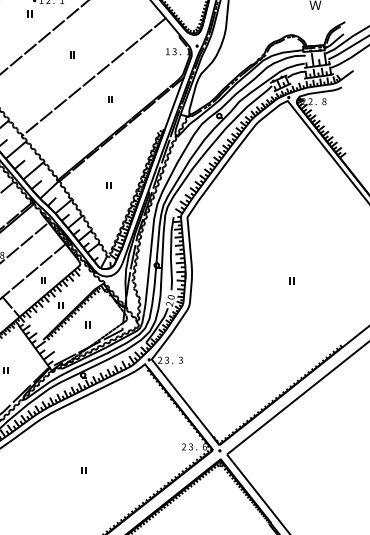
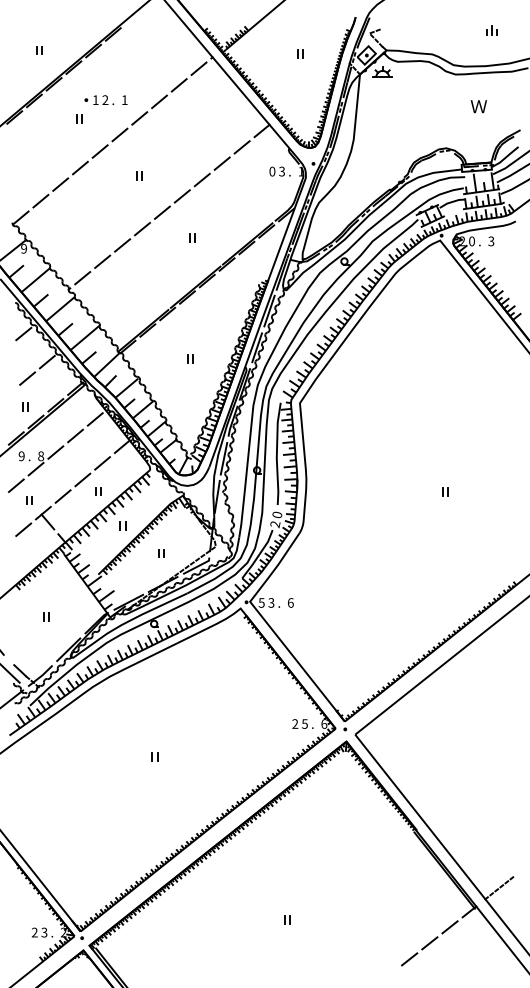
text: (167, 51) -> (272, 171), 1 -> 0
text: (310, 101) -> (471, 241), 2 -> 0
text: (324, 101) -> (491, 240), 8 -> 3
text: (159, 359) -> (261, 602), 2 -> 5
text: (180, 359) -> (290, 602), 3 -> 6
text: (190, 446) -> (304, 723), 3 -> 5

